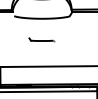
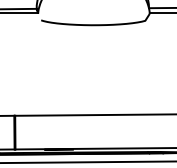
part: (41, 39) -> (92, 64), removed

